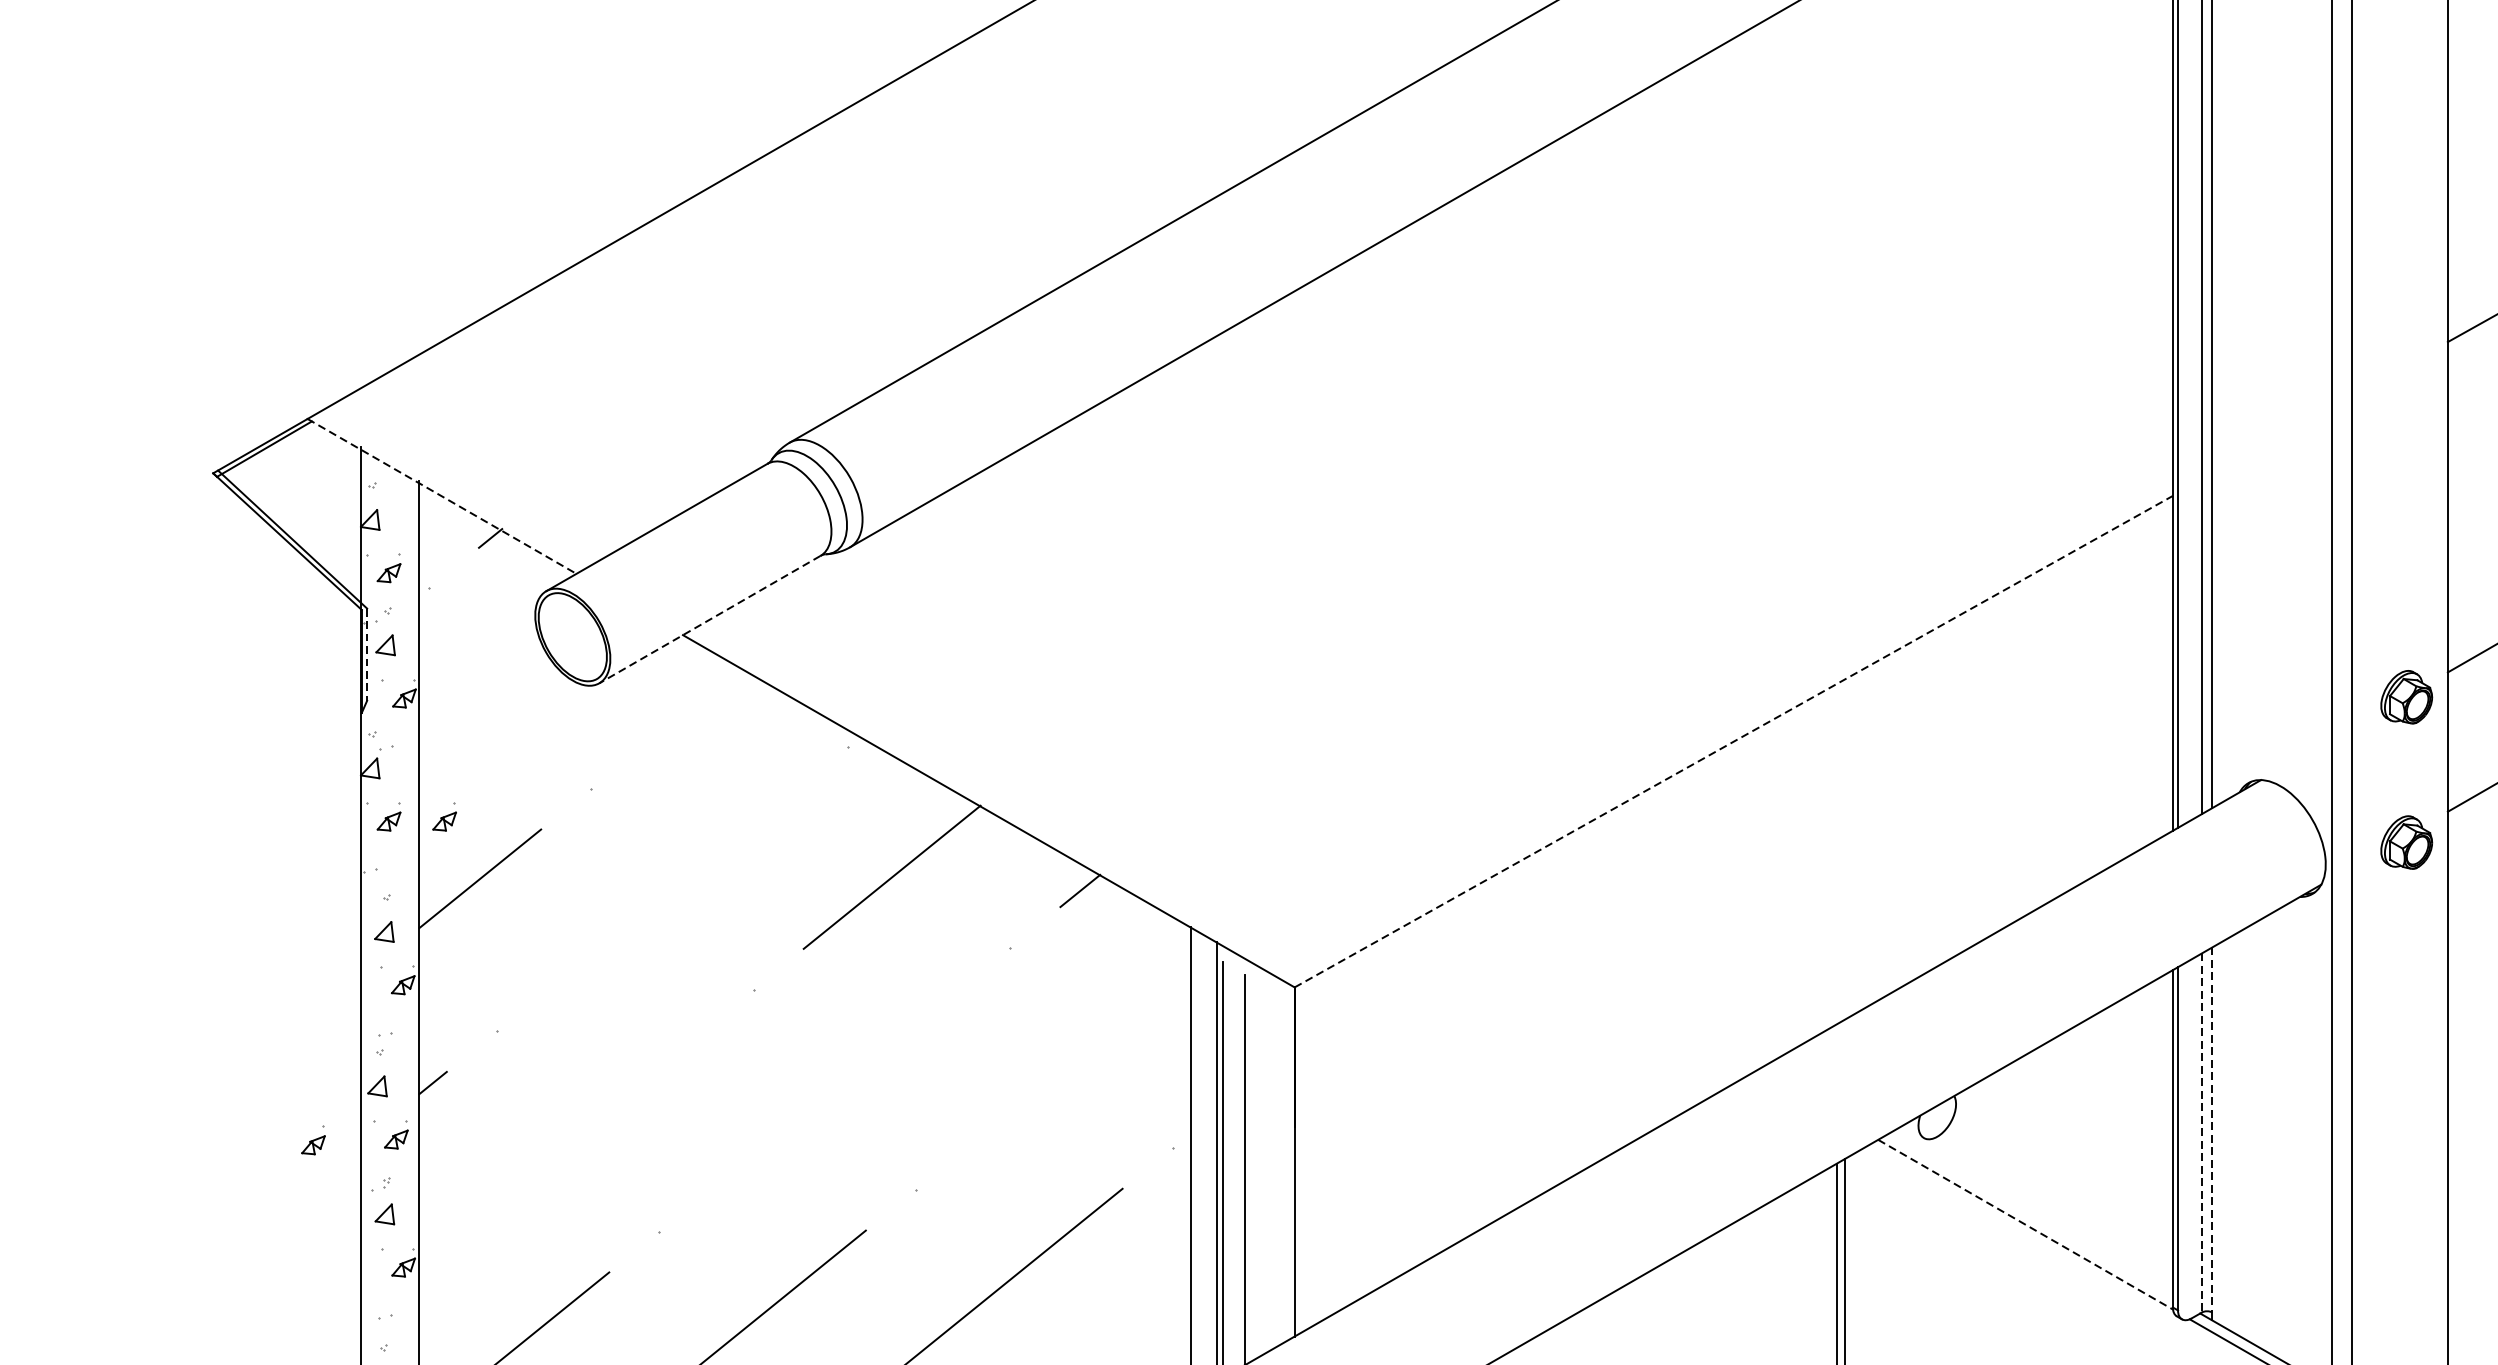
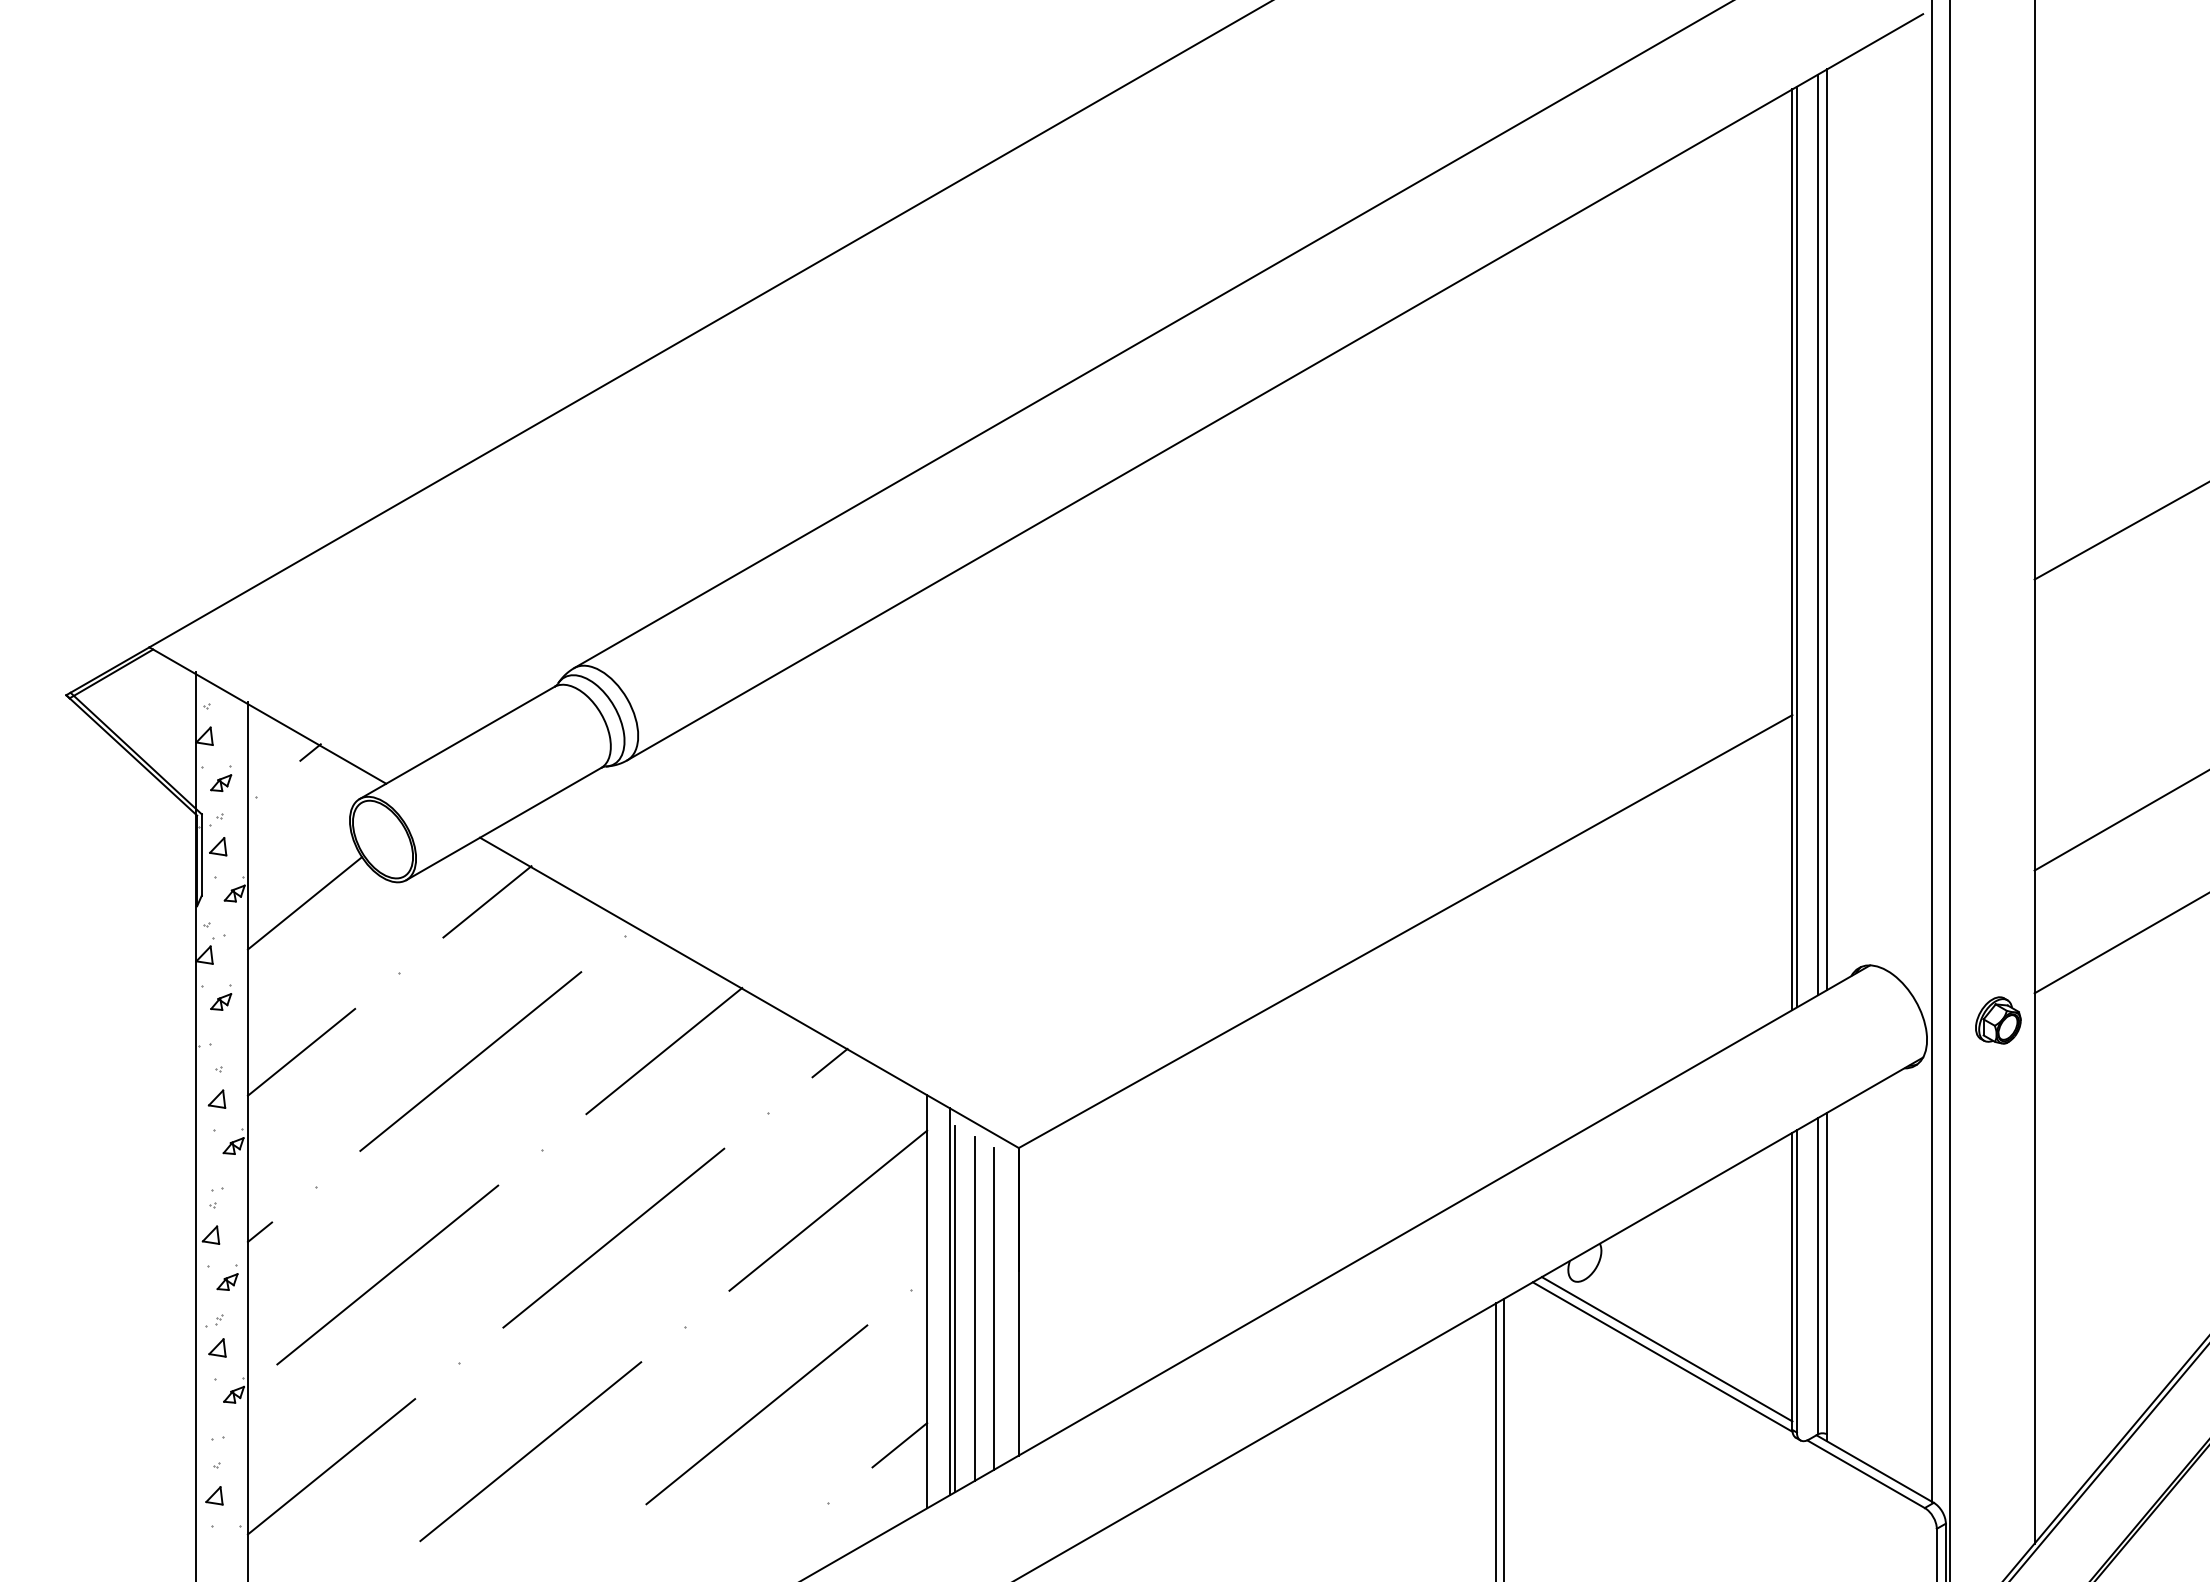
line: (441, 496) -> (267, 715), dashed -> solid
line: (709, 620) -> (503, 824), dashed -> solid
line: (366, 654) -> (201, 854), dashed -> solid
part: (2406, 697) -> (1998, 892), removed
line: (691, 707) -> (487, 901), added
line: (483, 709) -> (304, 903), added
line: (1734, 741) -> (1406, 931), dashed -> solid
part: (445, 816) -> (270, 997), removed
line: (672, 889) -> (470, 1061), added
line: (1078, 1058) -> (828, 1210), added
line: (834, 1088) -> (613, 1237), added
line: (2212, 1129) -> (1827, 1273), dashed -> solid
line: (577, 1130) -> (387, 1274), added
line: (2202, 1133) -> (1818, 1276), dashed -> solid
part: (313, 1140) -> (154, 1282), removed
line: (1267, 1169) -> (994, 1308), added
line: (2029, 1216) -> (1666, 1349), added
line: (2025, 1225) -> (1662, 1357), dashed -> solid
line: (1159, 1325) -> (899, 1445), added

